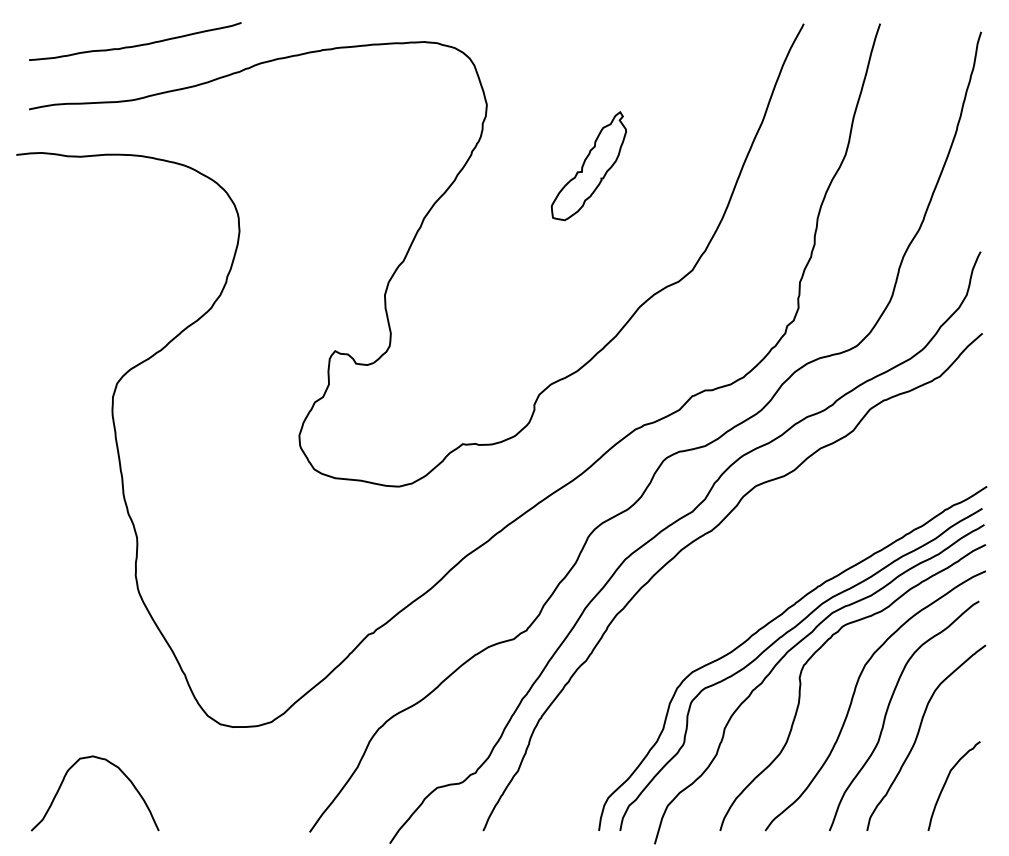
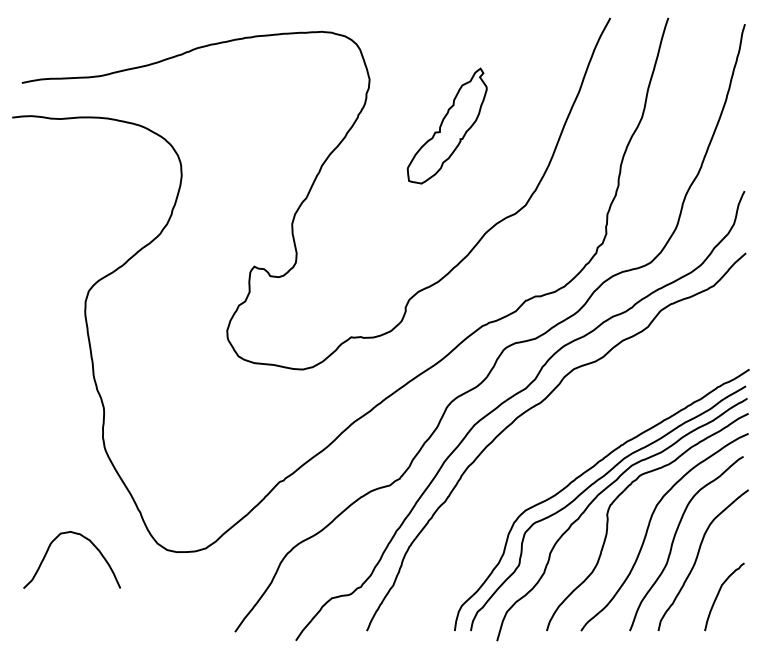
curve: (135, 45) -> (102, 34), removed
part: (588, 166) -> (446, 126), size x1.4
curve: (64, 780) -> (48, 550), moved

